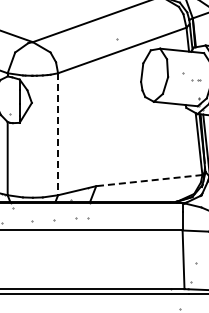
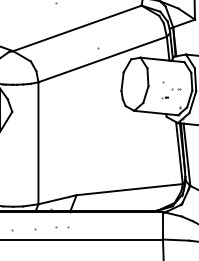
part: (184, 88) -> (164, 97), added
line: (58, 134) -> (38, 143), dashed -> solid
line: (148, 180) -> (128, 189), dashed -> solid

